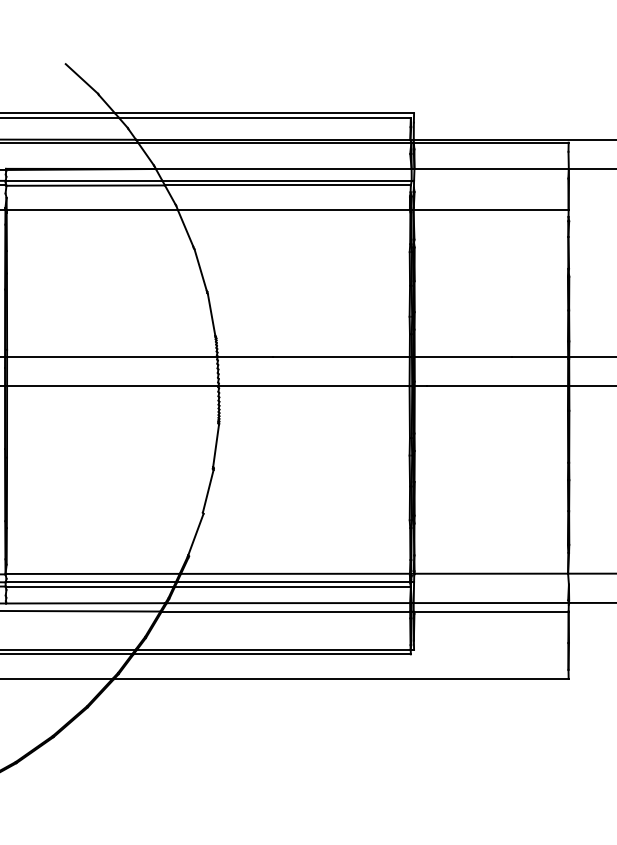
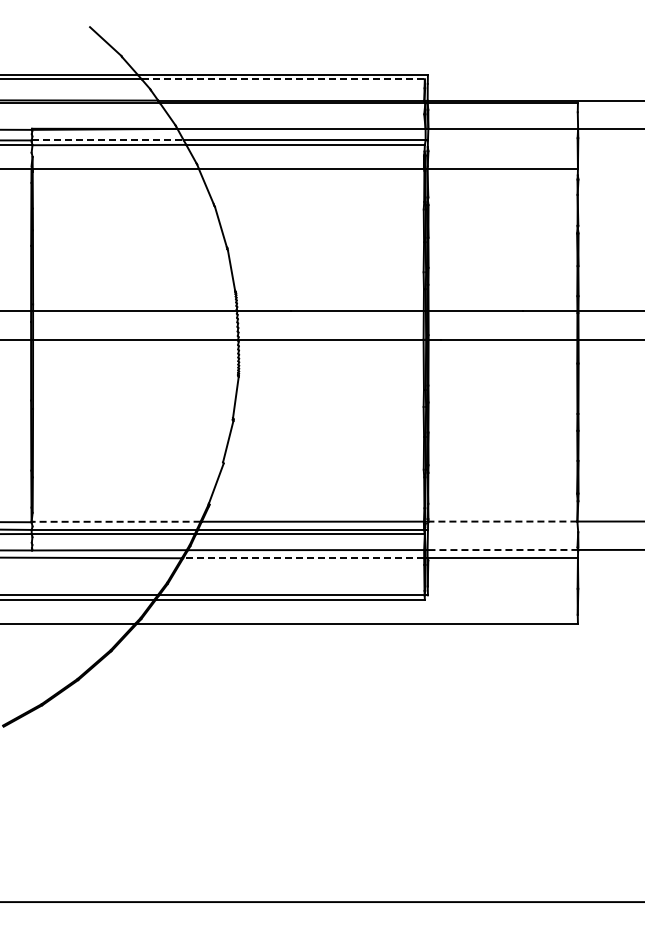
line: (265, 118) -> (283, 79), solid -> dashed
line: (84, 180) -> (108, 140), solid -> dashed
line: (93, 573) -> (116, 521), solid -> dashed
line: (490, 573) -> (502, 521), solid -> dashed
line: (490, 603) -> (502, 550), solid -> dashed
line: (285, 611) -> (303, 558), solid -> dashed

